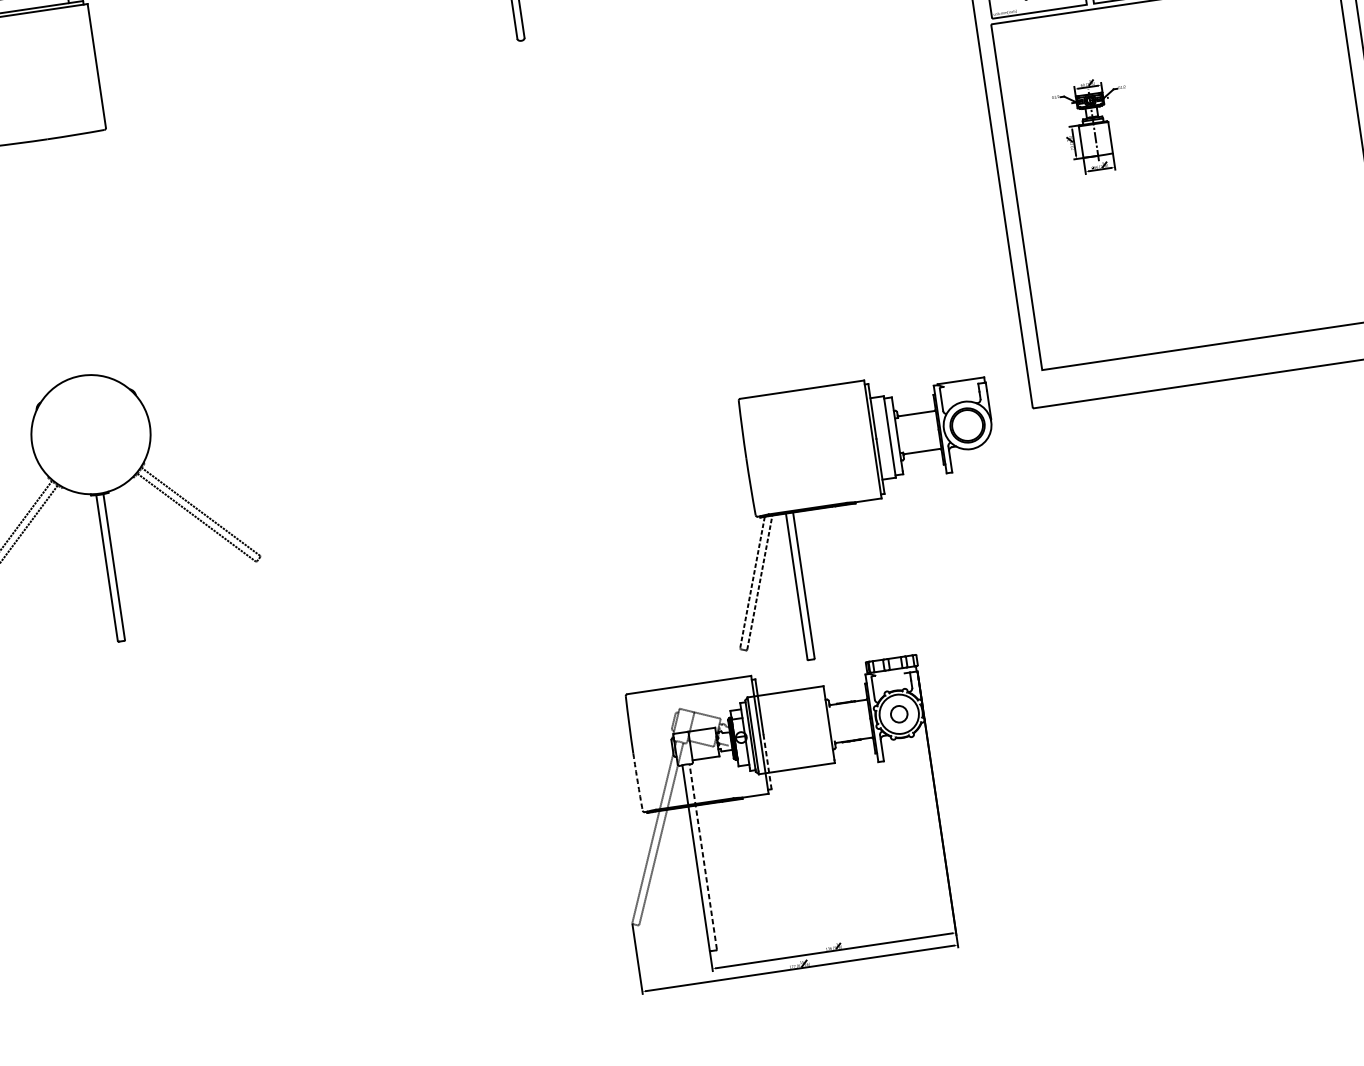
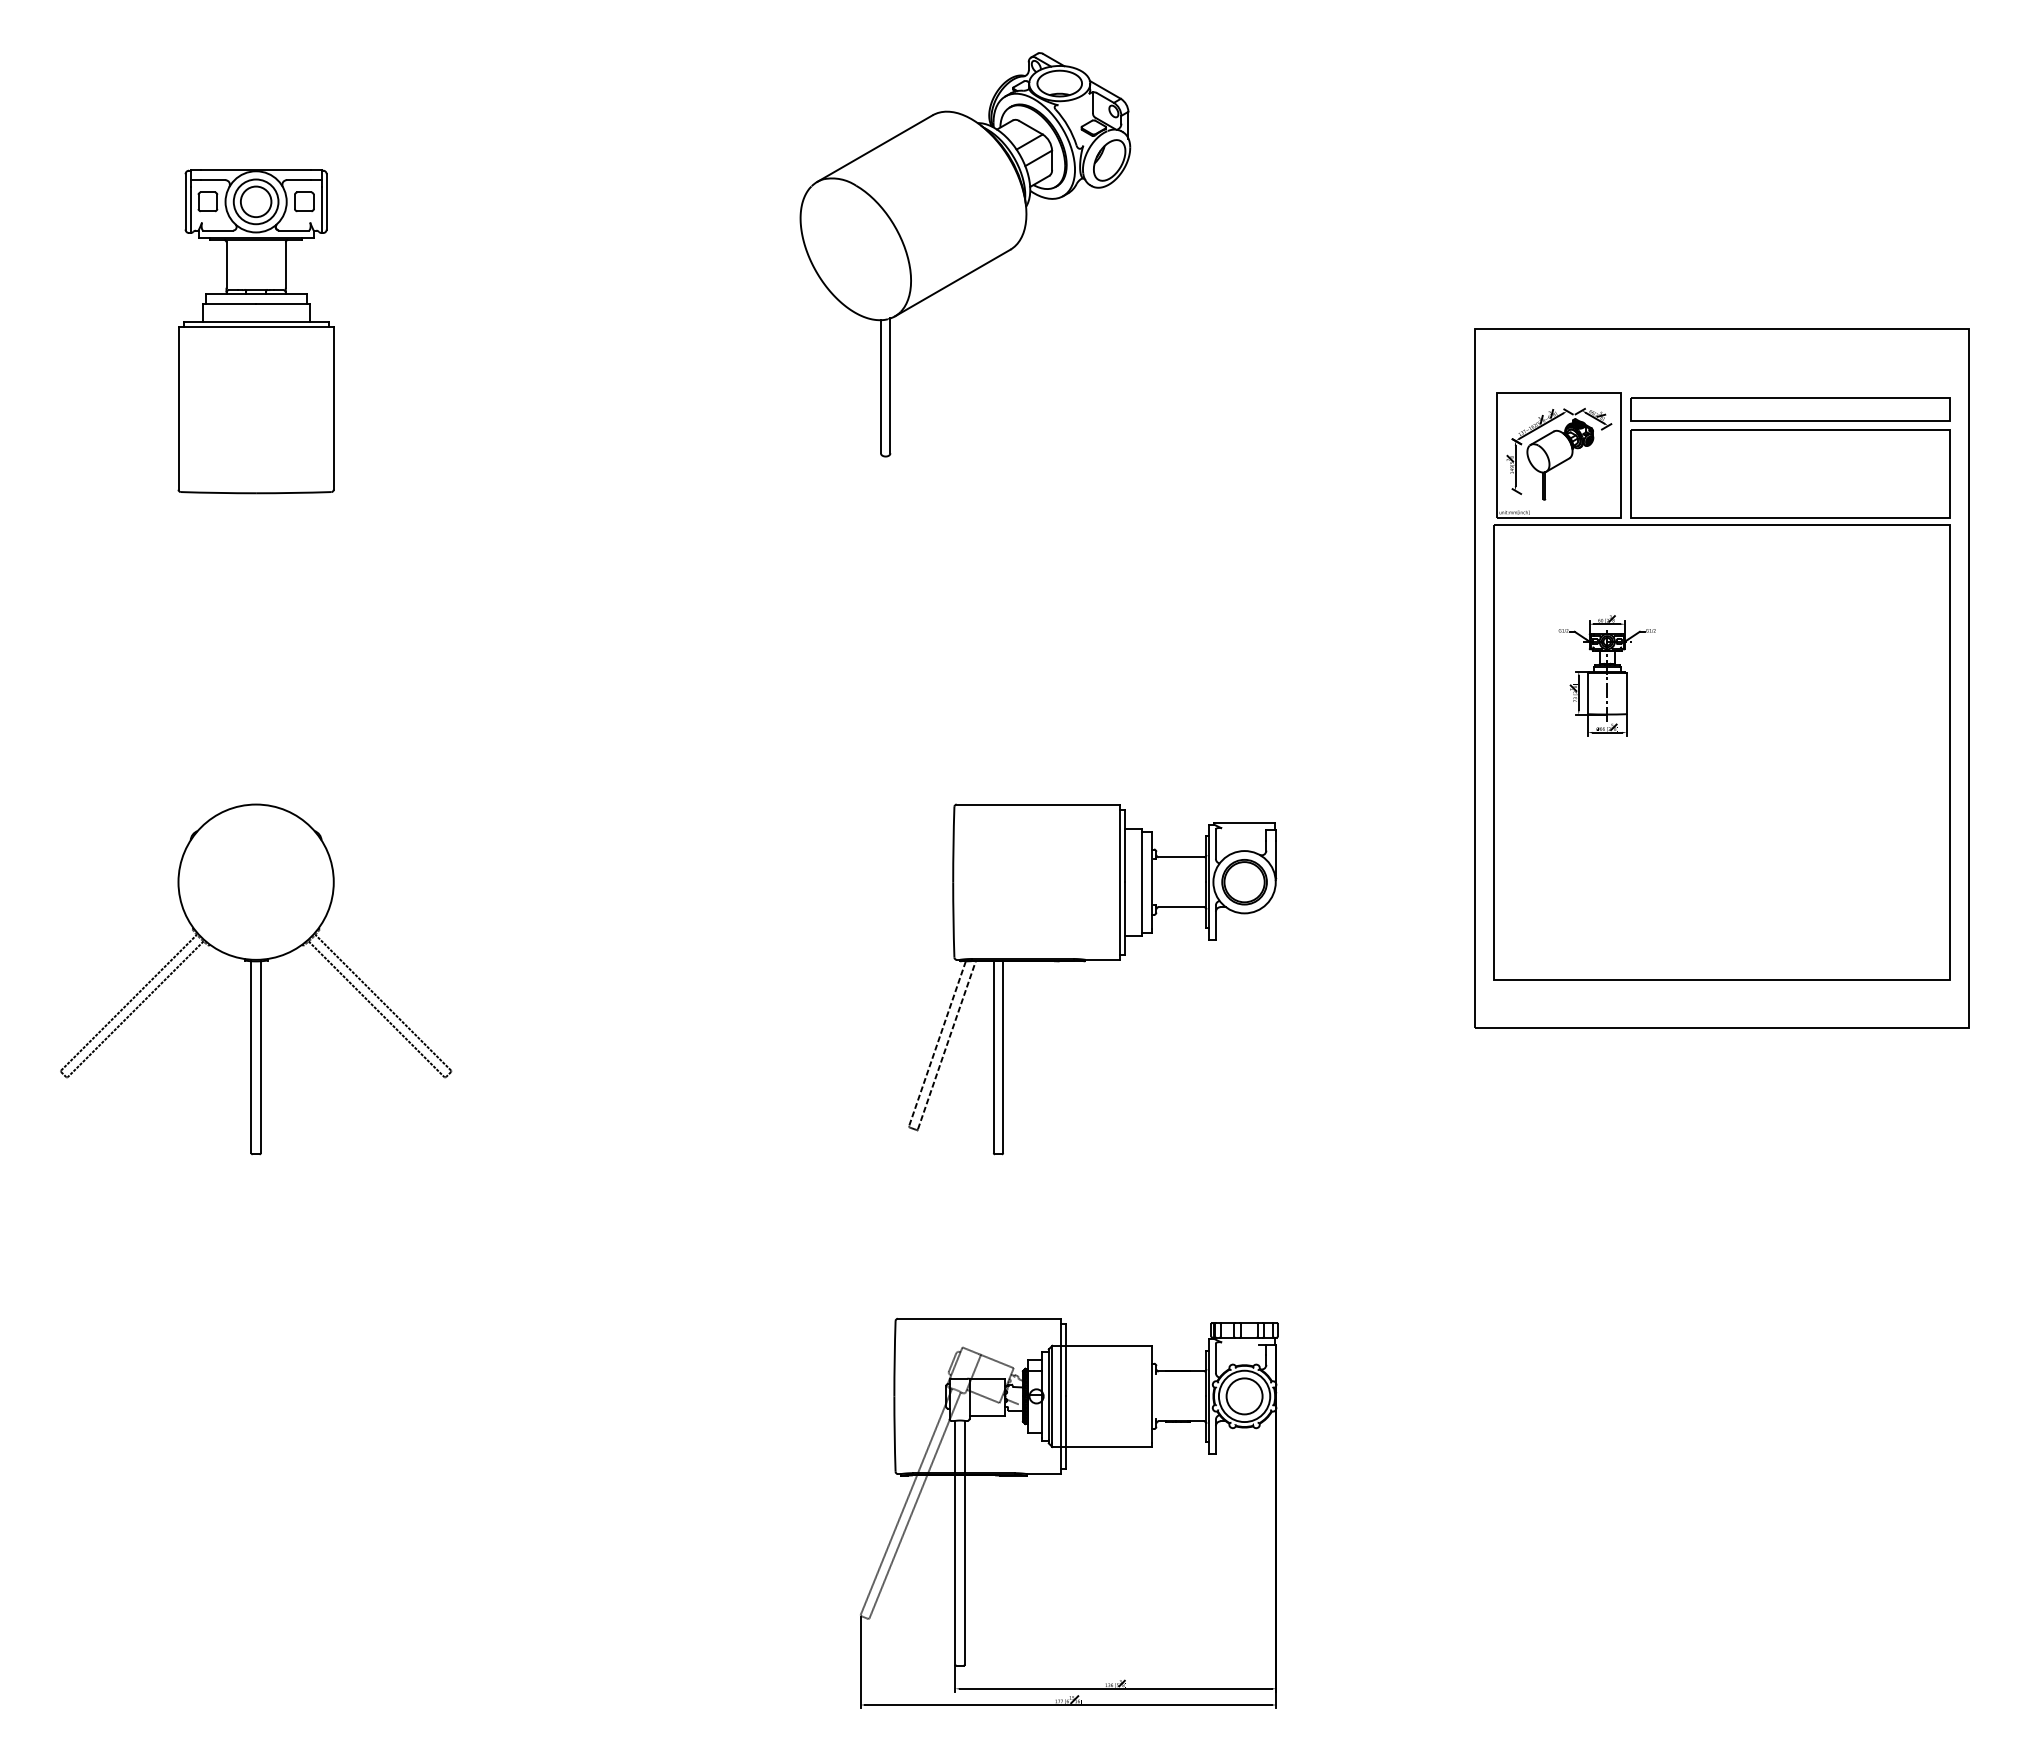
part: (855, 504) -> (1084, 962), moved
circle: (899, 714) -> (1244, 1396), size x1.67
line: (767, 762) -> (1065, 1433), dashed -> solid
arc: (637, 782) -> (894, 1434), dashed -> solid
line: (702, 856) -> (964, 1542), dashed -> solid

